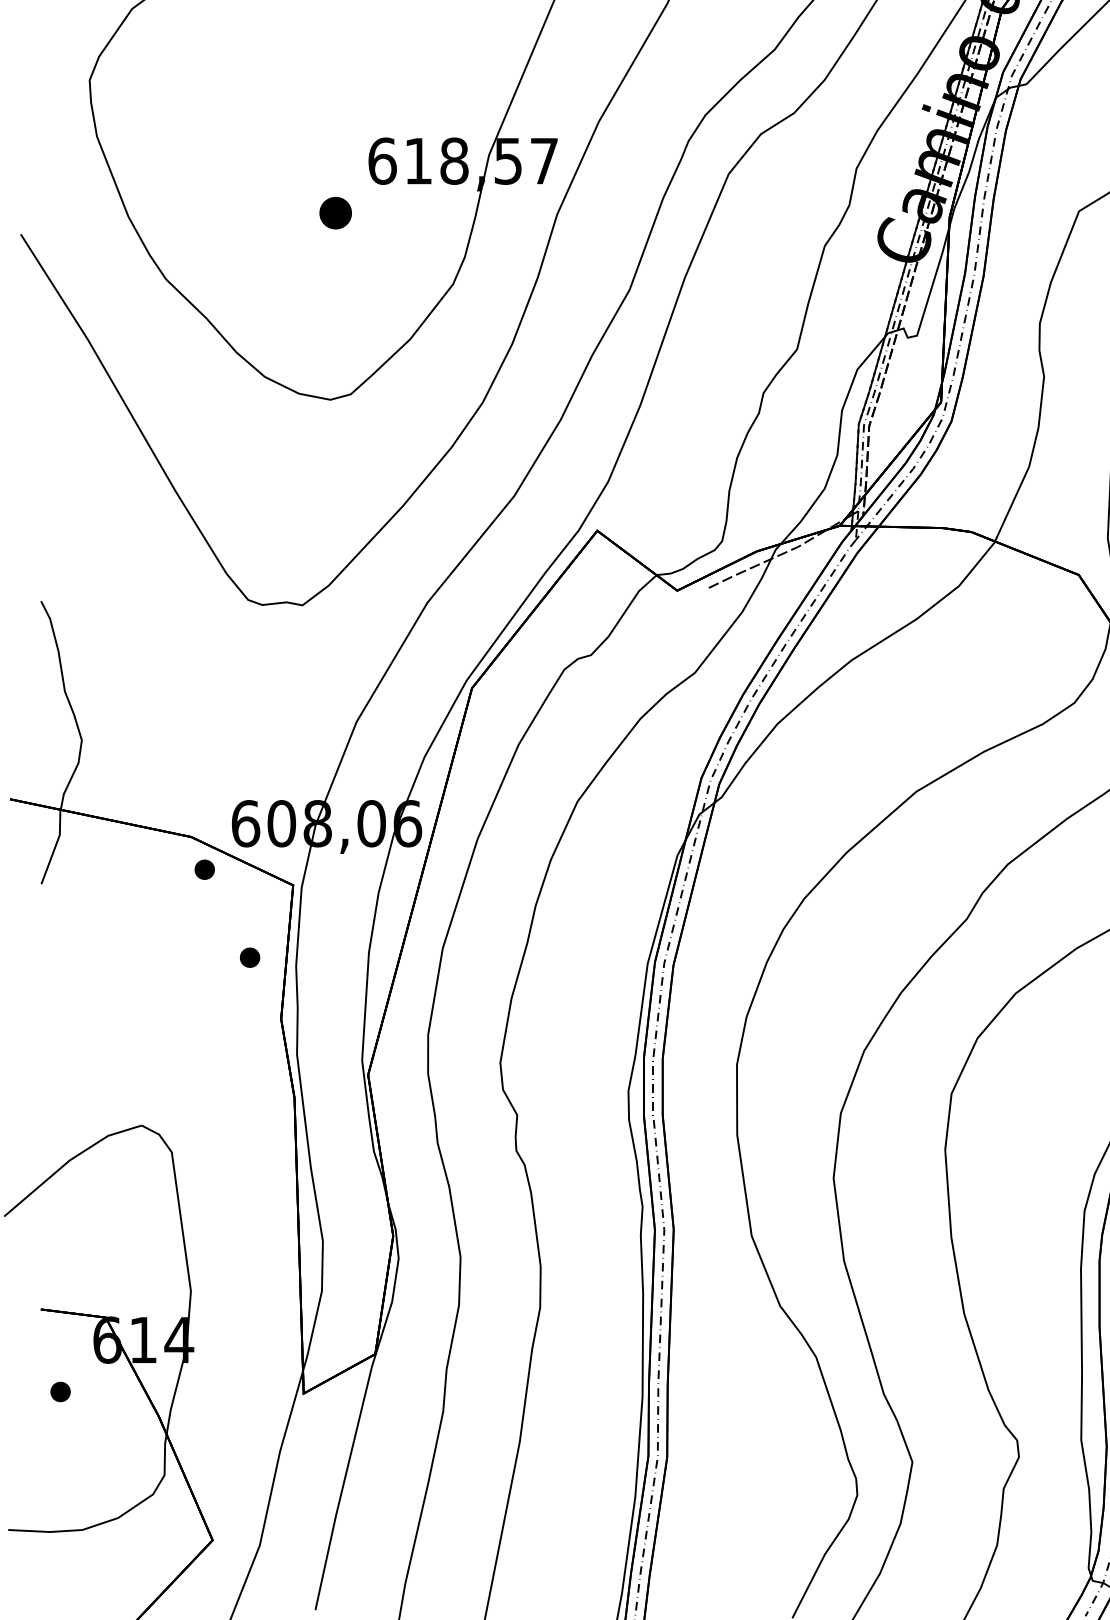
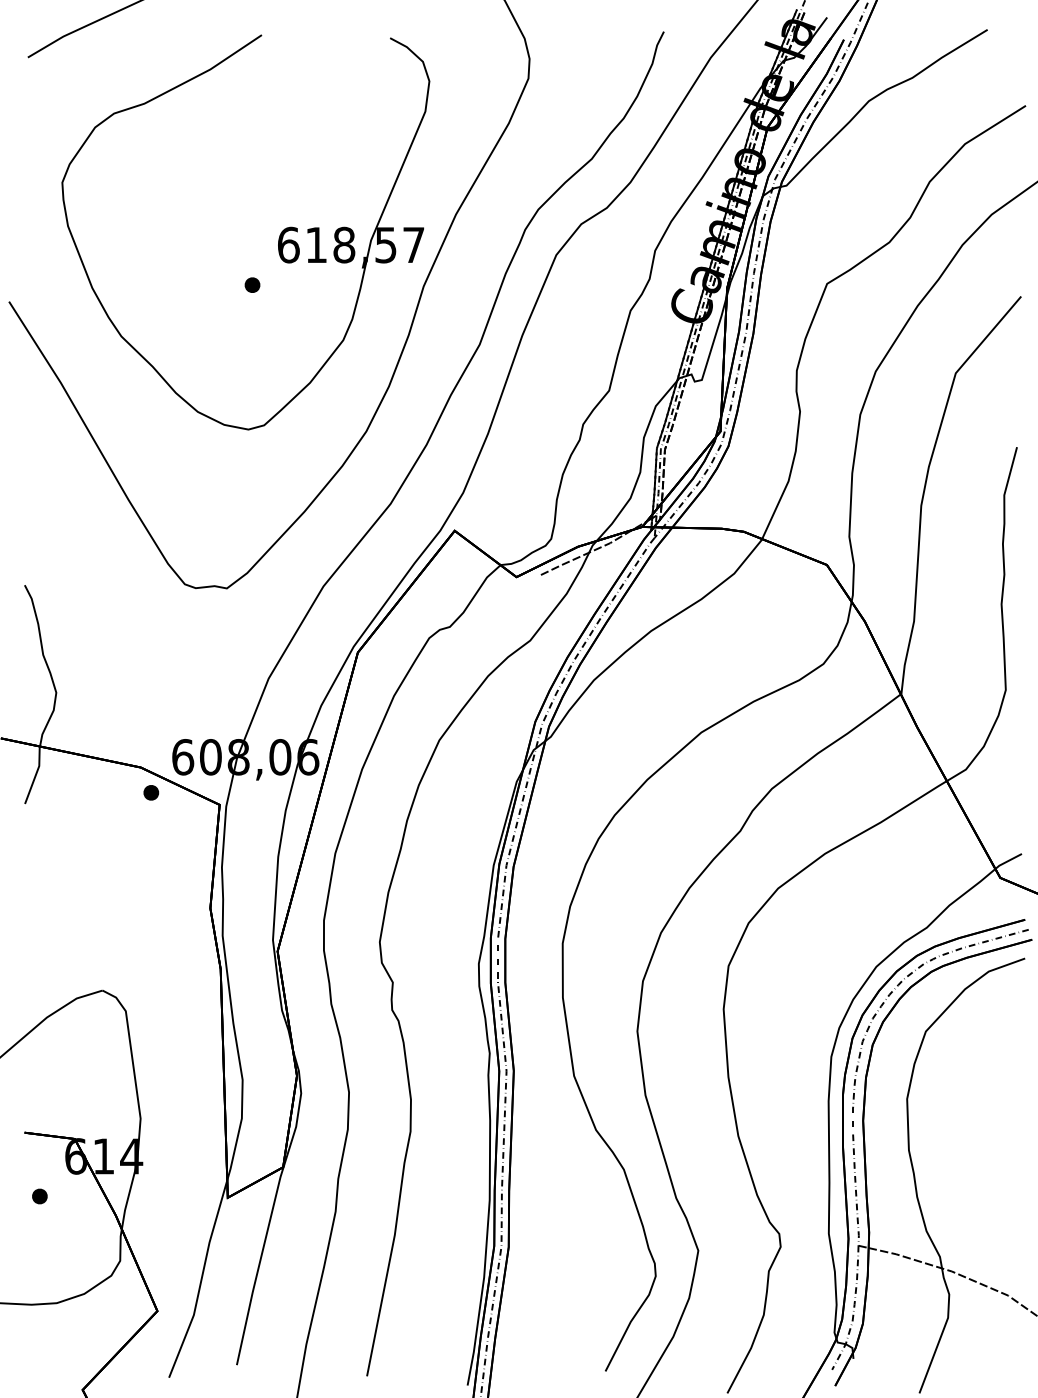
part: (335, 212) -> (252, 284), size x0.62
part: (250, 957) -> (186, 860), removed

